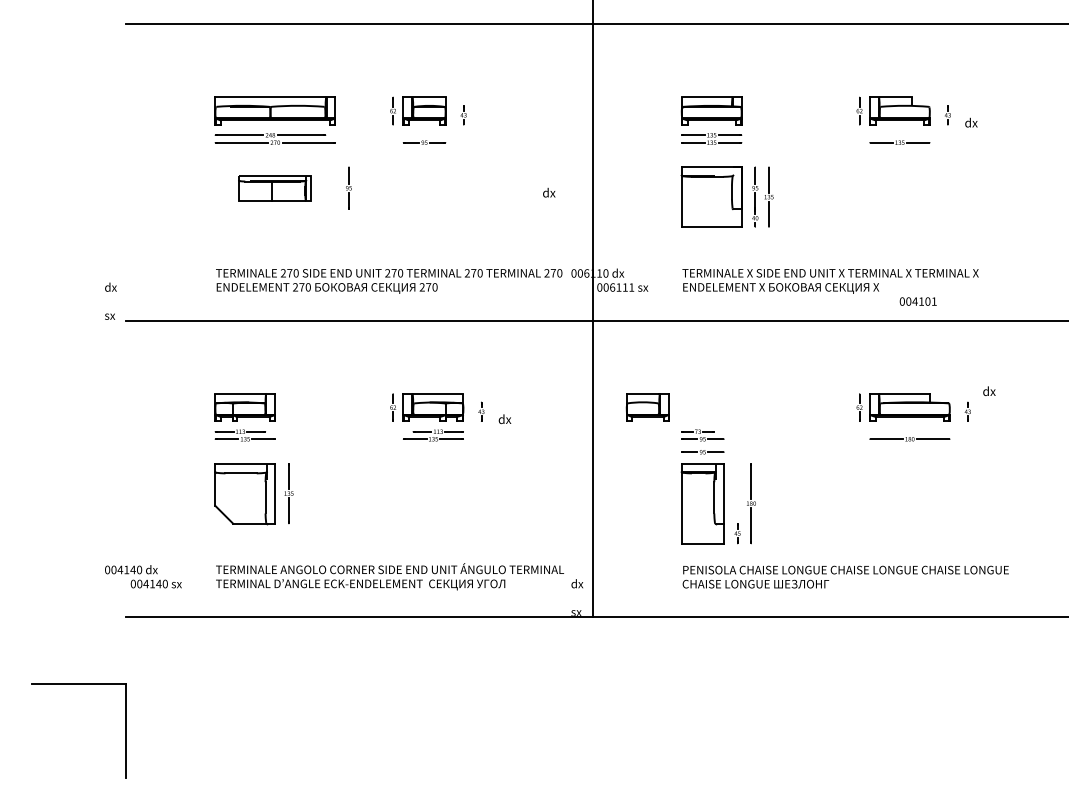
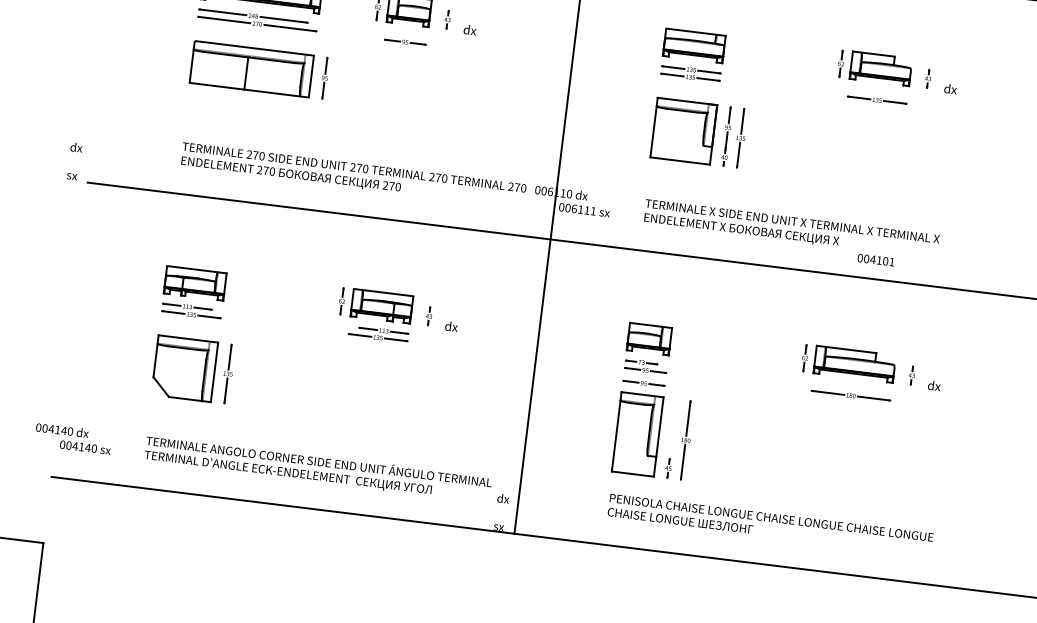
part: (274, 188) -> (250, 69), size x1.67
text: (549, 192) -> (470, 29), moved
text: (989, 390) -> (934, 385), moved
part: (647, 407) -> (649, 338), moved

